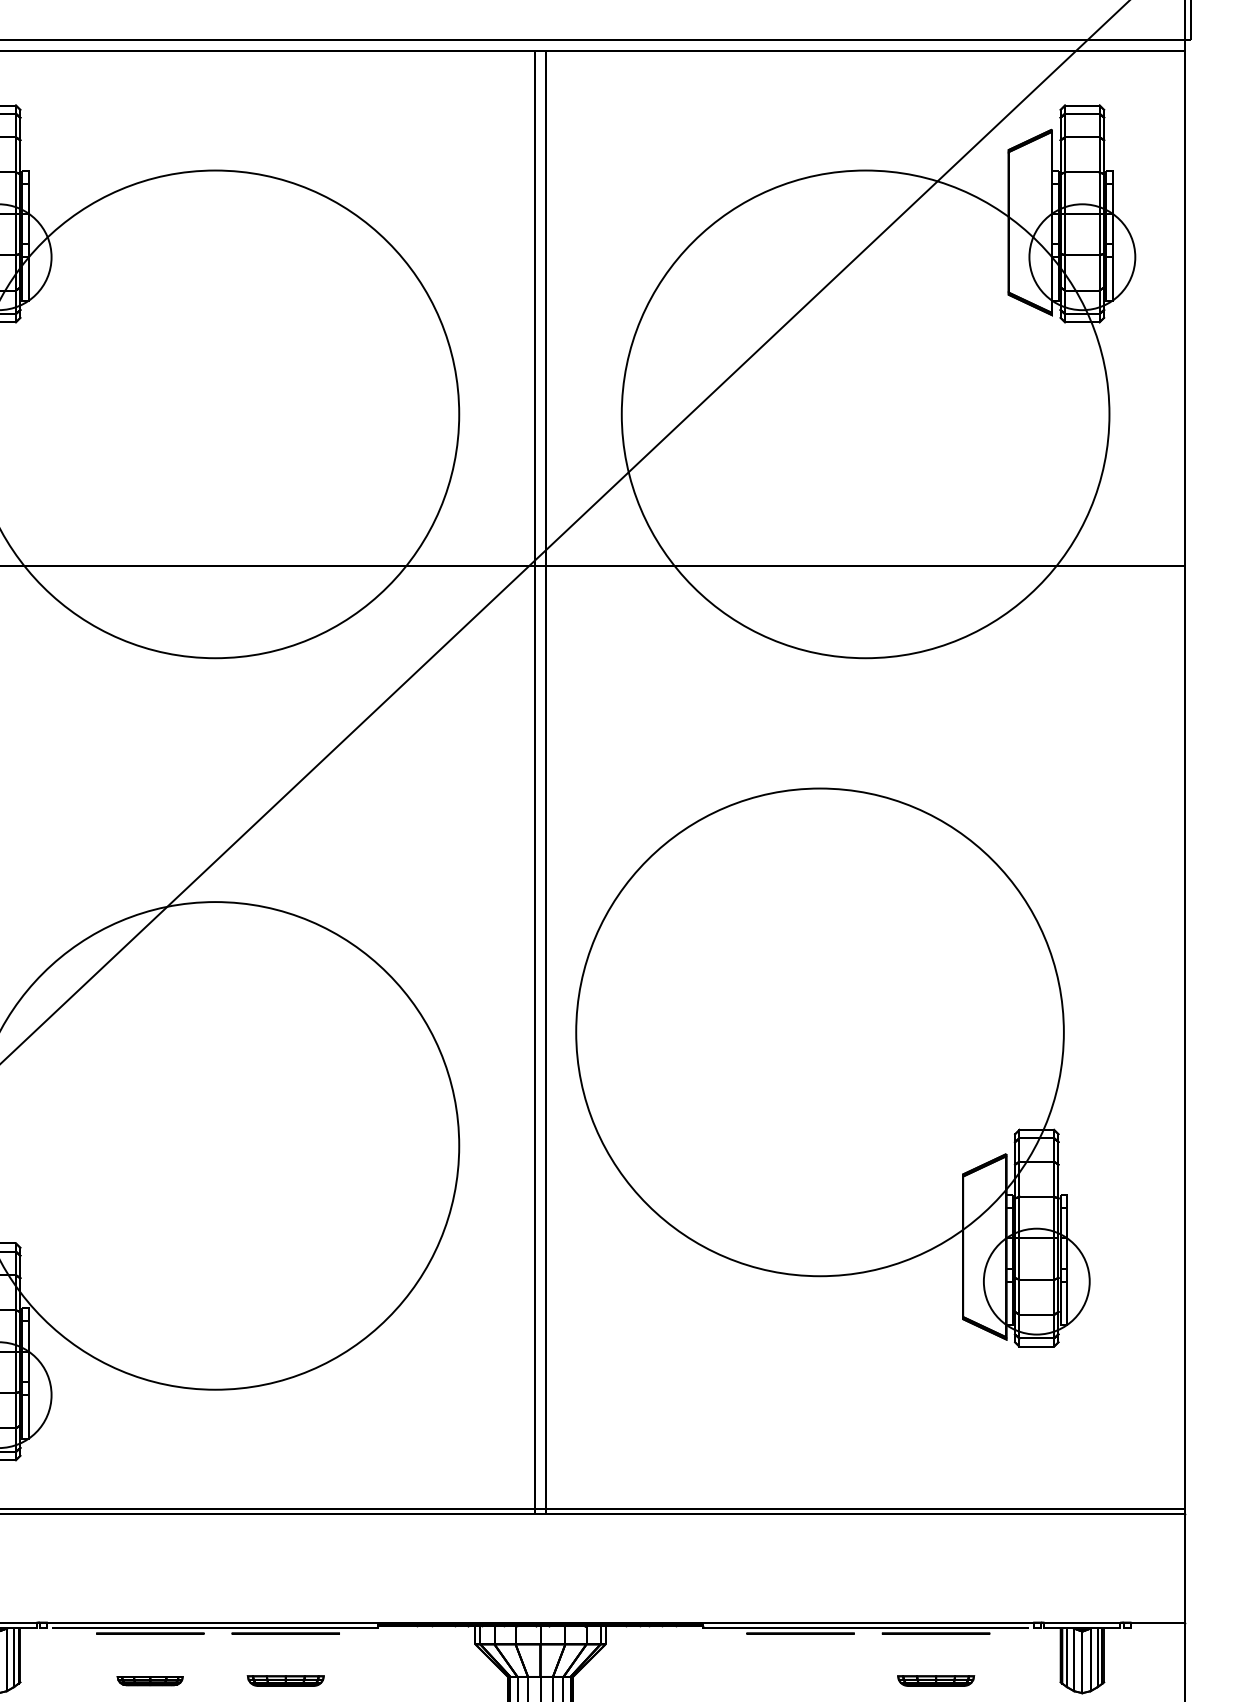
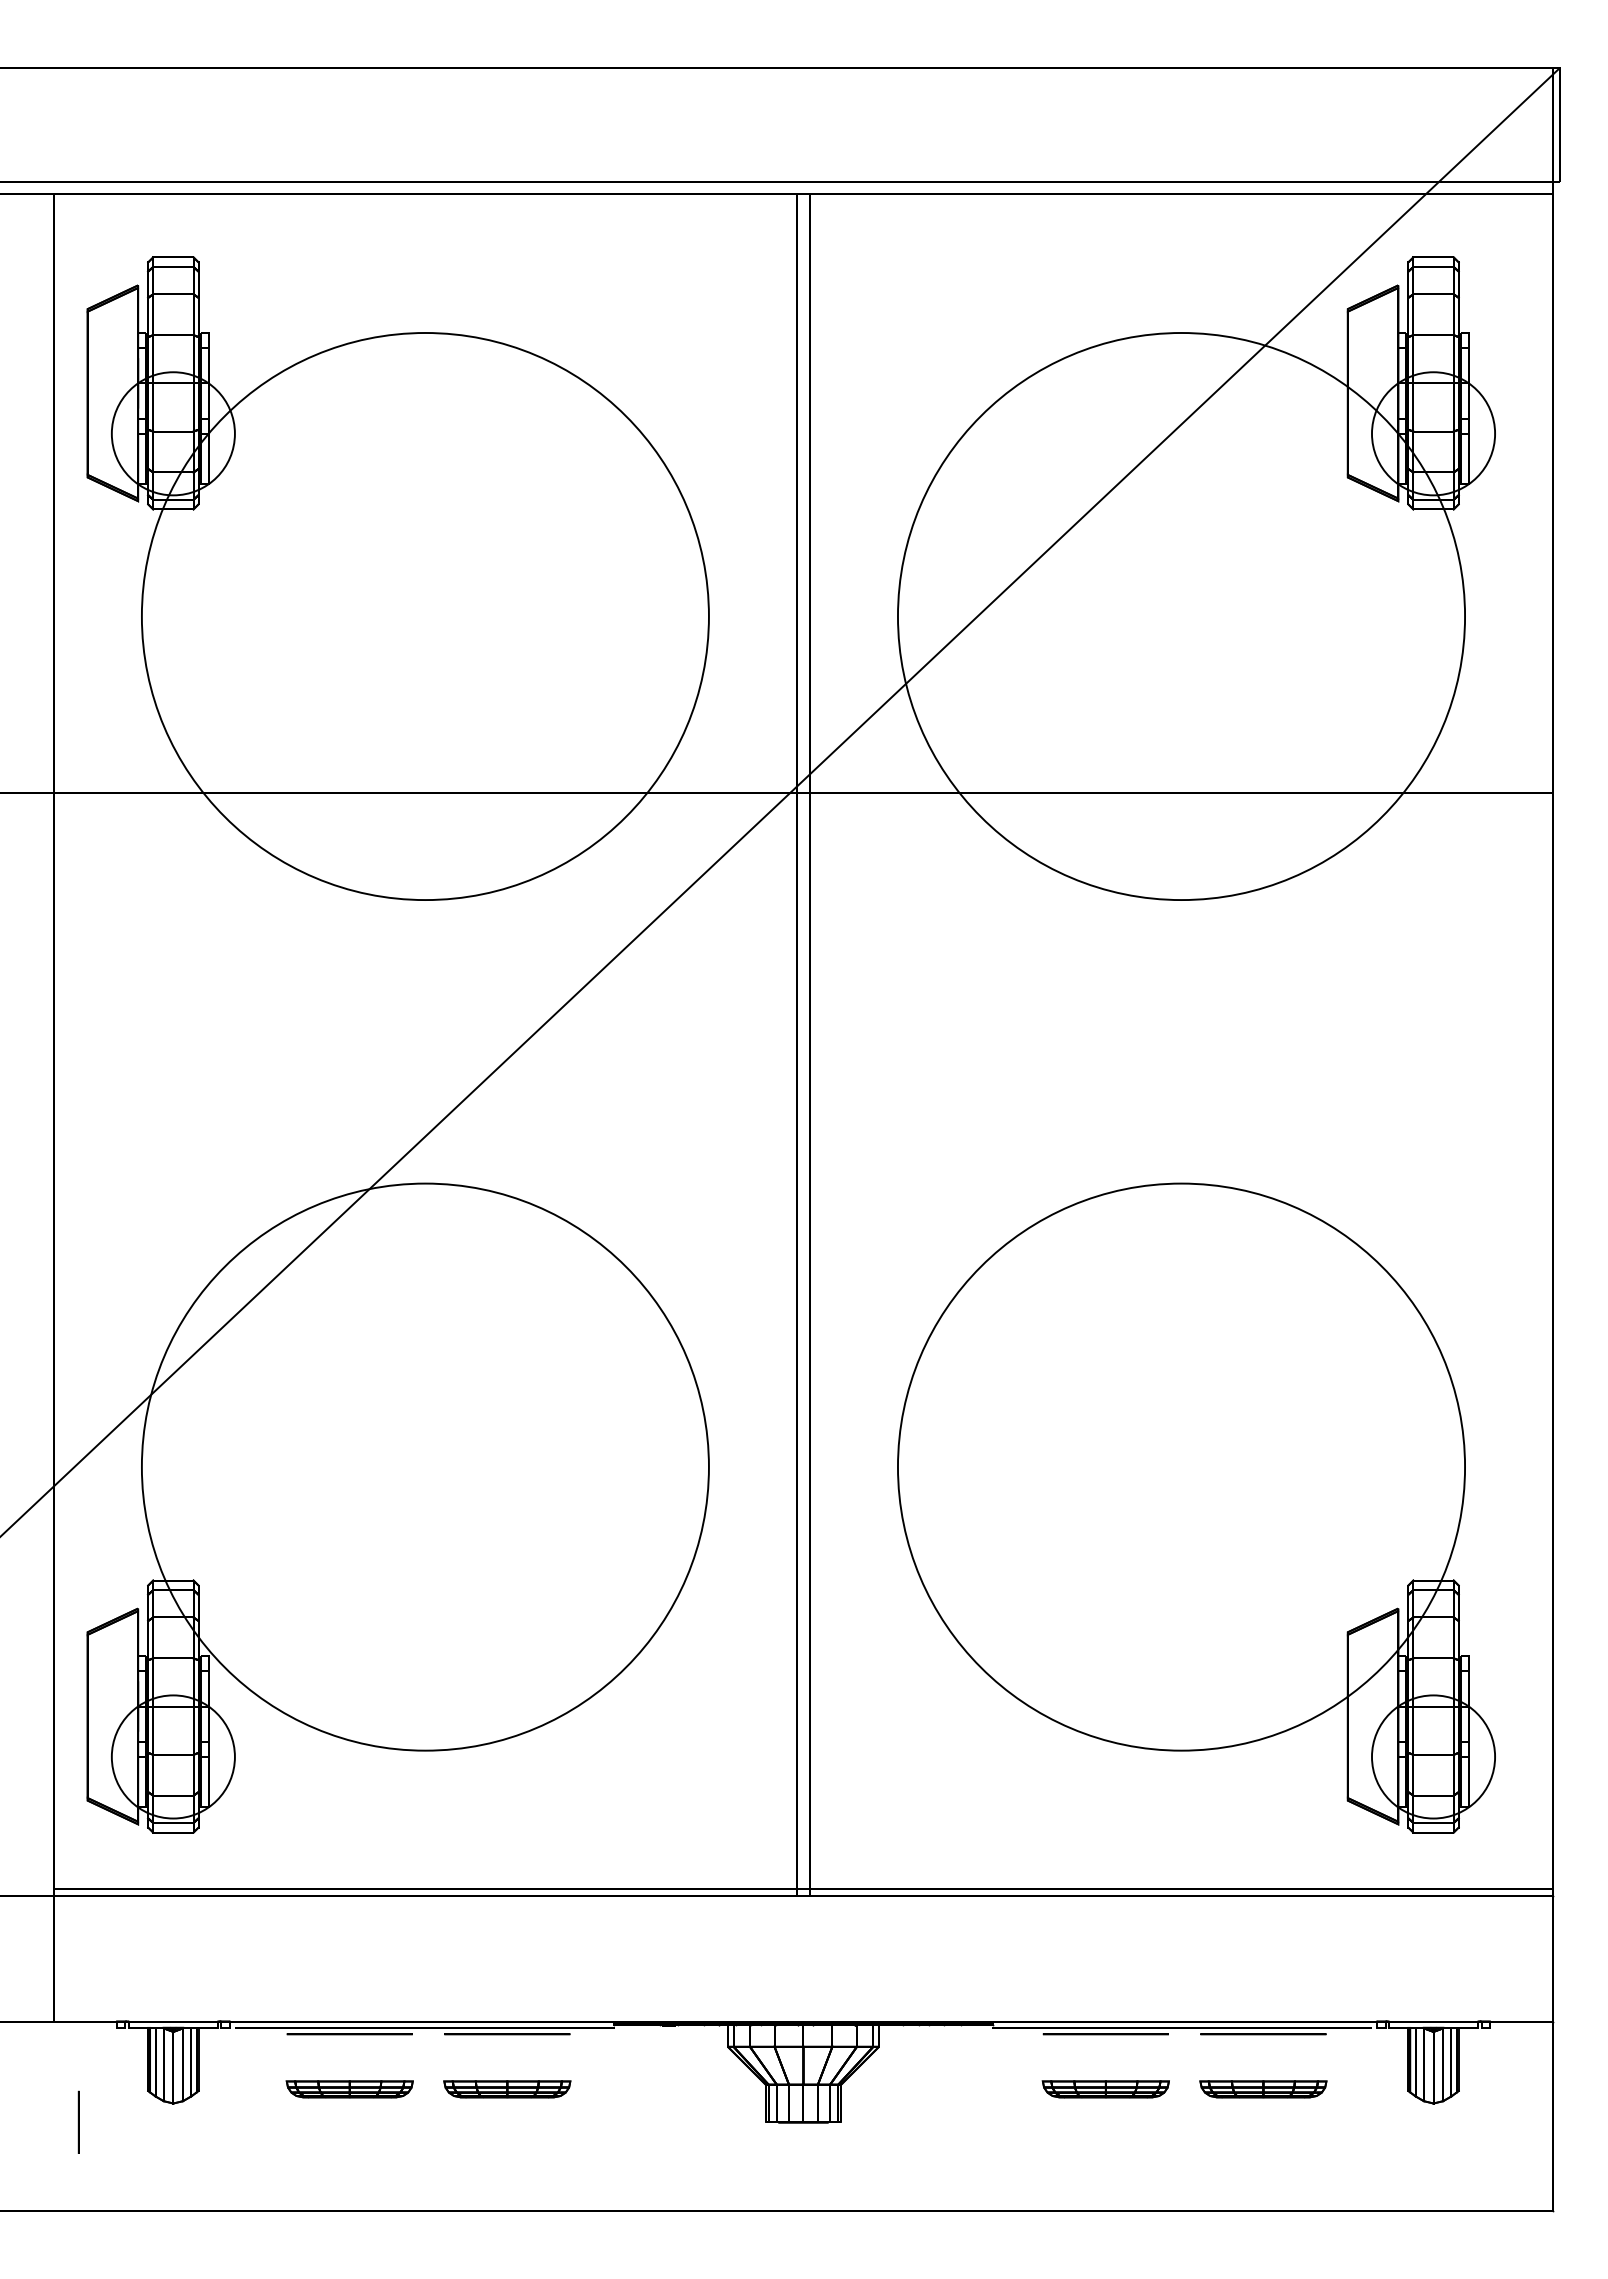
part: (832, 1067) -> (1196, 1507), moved
part: (150, 1681) -> (349, 2089), size x1.67
part: (285, 1681) -> (507, 2089), size x1.43
part: (800, 1681) -> (1105, 2089), added
part: (936, 1681) -> (1263, 2089), size x1.43

